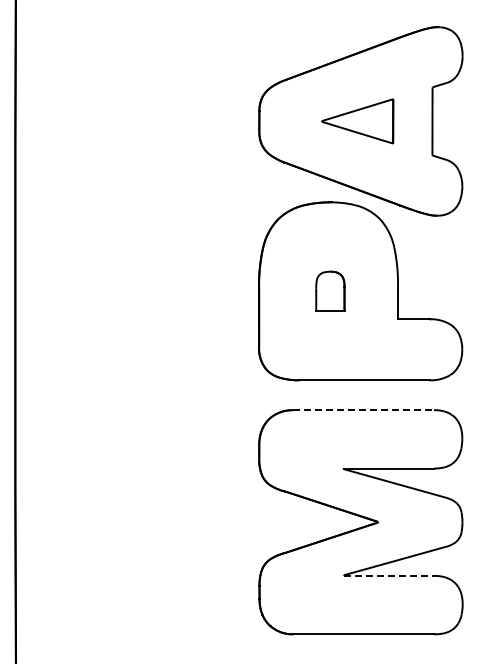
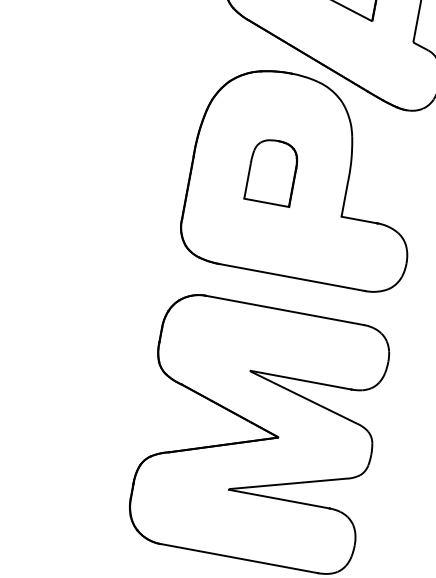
part: (330, 290) -> (272, 171), size x1.43
line: (364, 410) -> (285, 310), dashed -> solid
line: (389, 575) -> (279, 498), dashed -> solid

